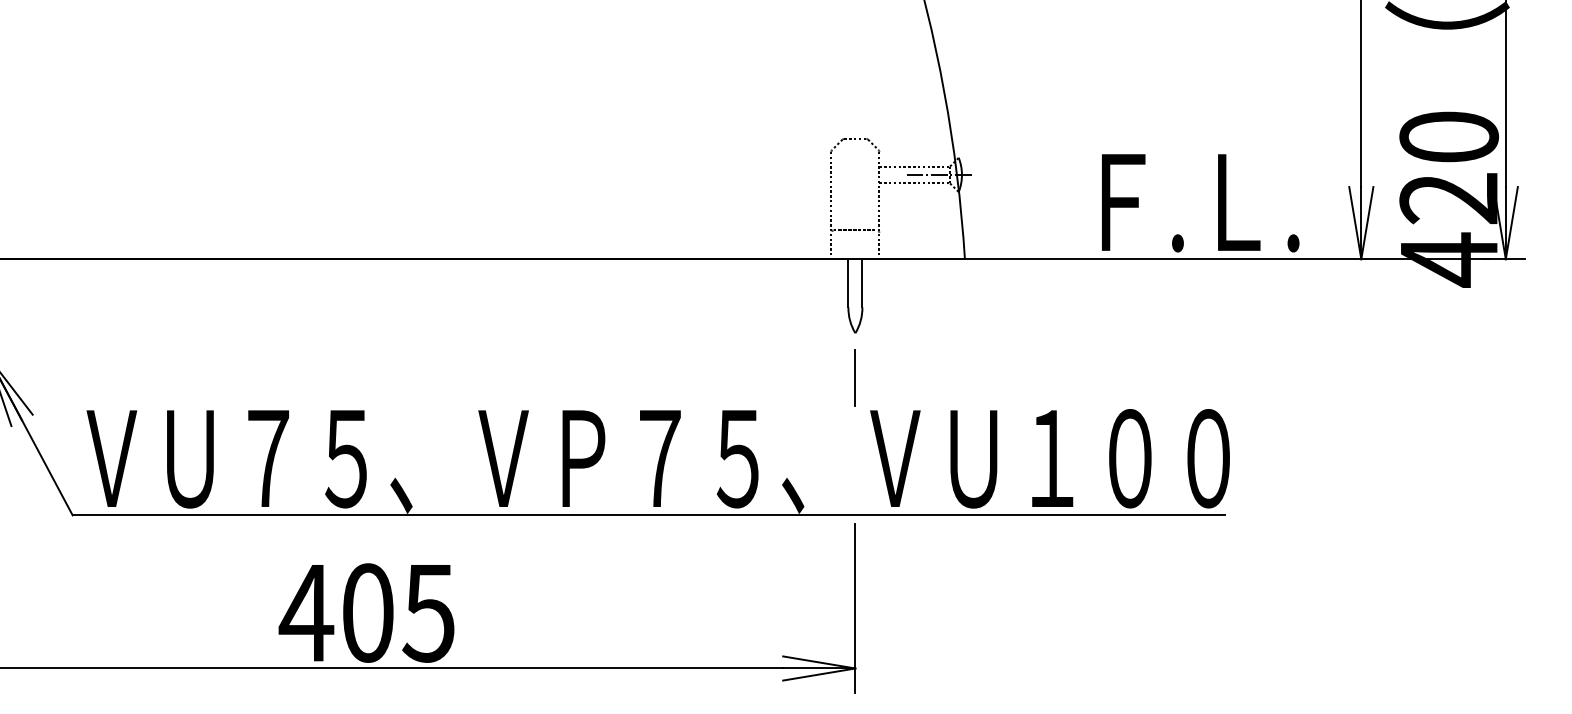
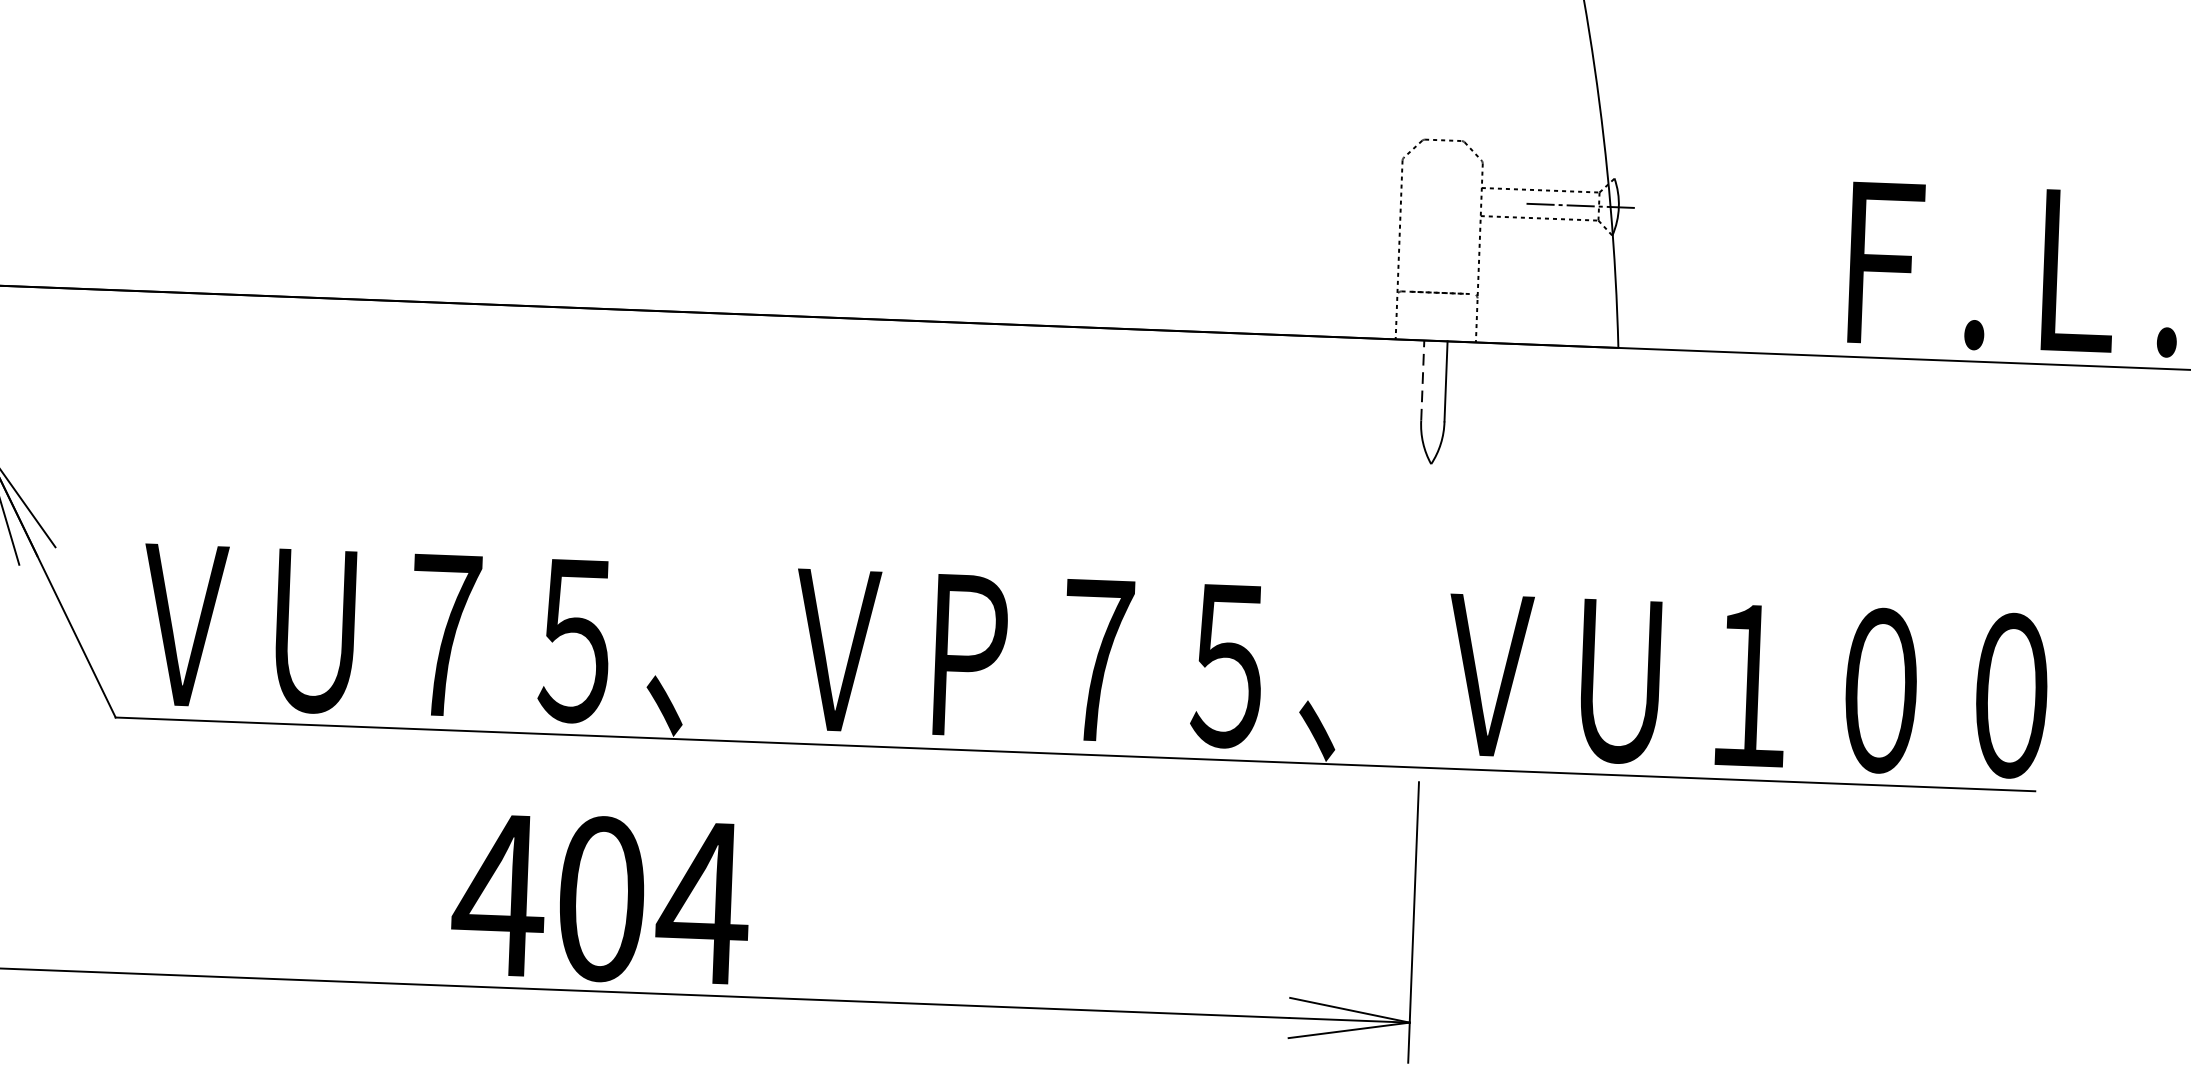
line: (848, 282) -> (1422, 379), solid -> dashed
line: (854, 377) -> (1426, 537), removed
text: (428, 613) -> (702, 903), 405 -> 404

